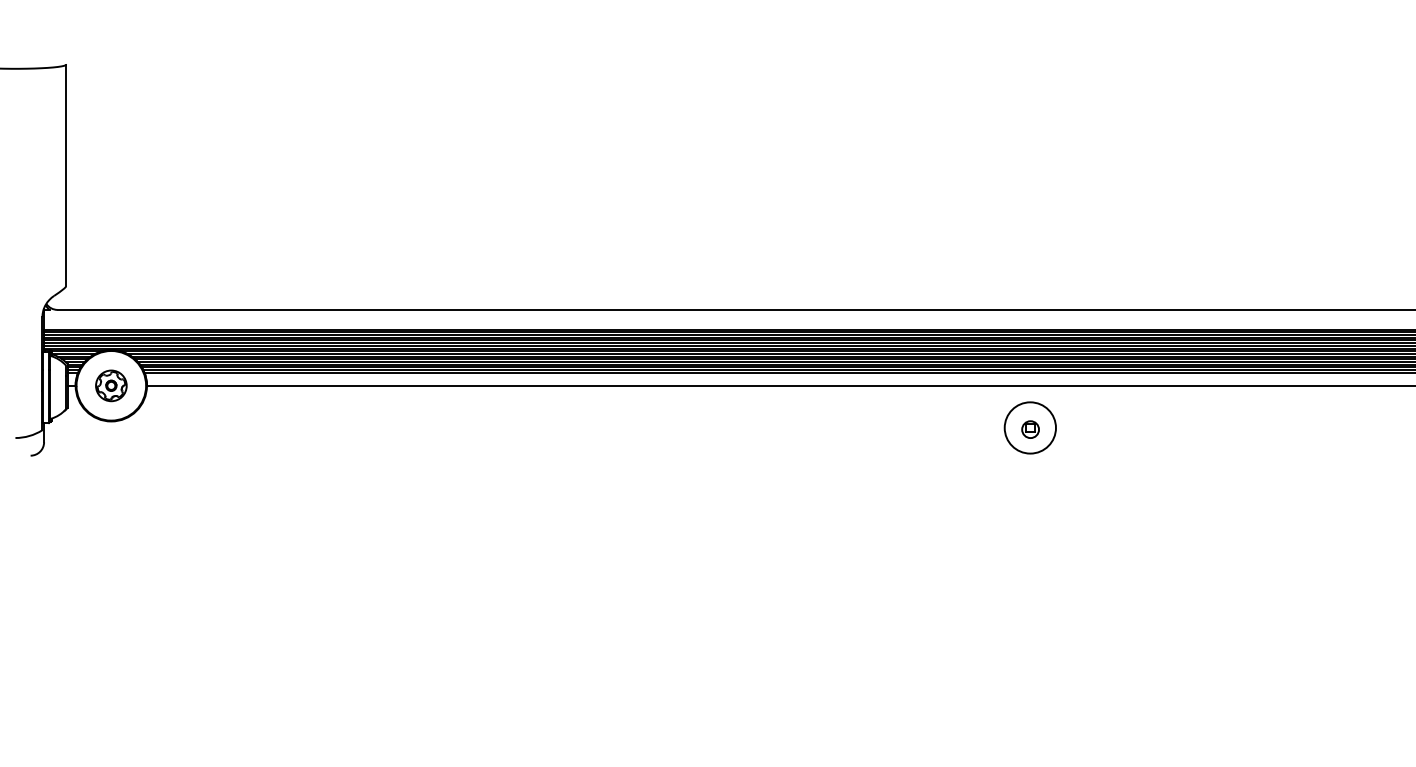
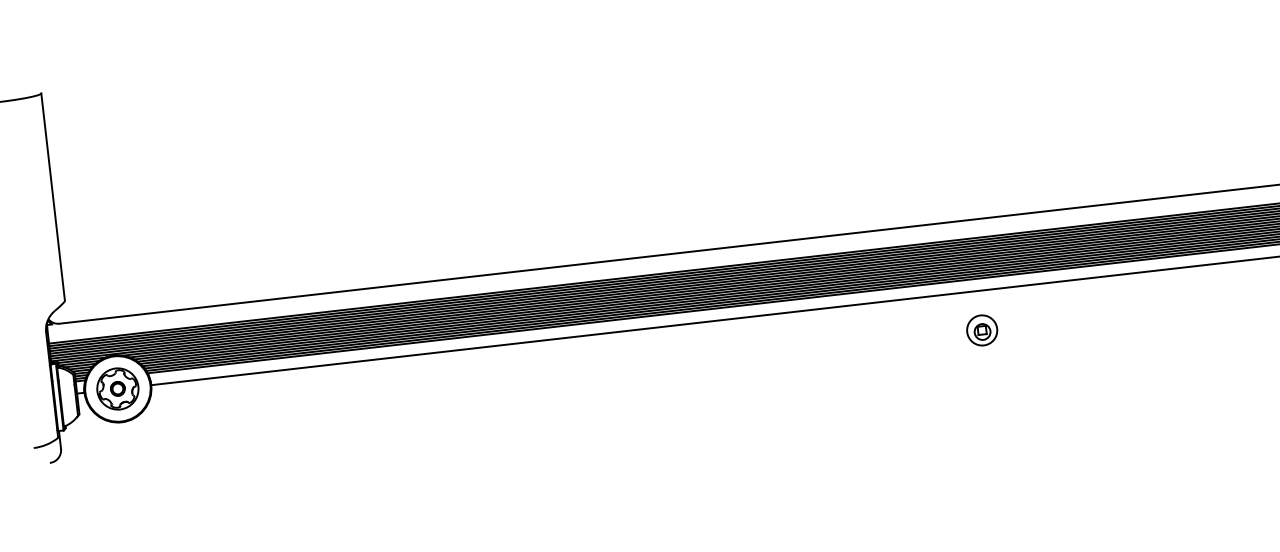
part: (111, 385) -> (118, 388), size x1.43
circle: (1030, 427) -> (982, 329), size x0.62

